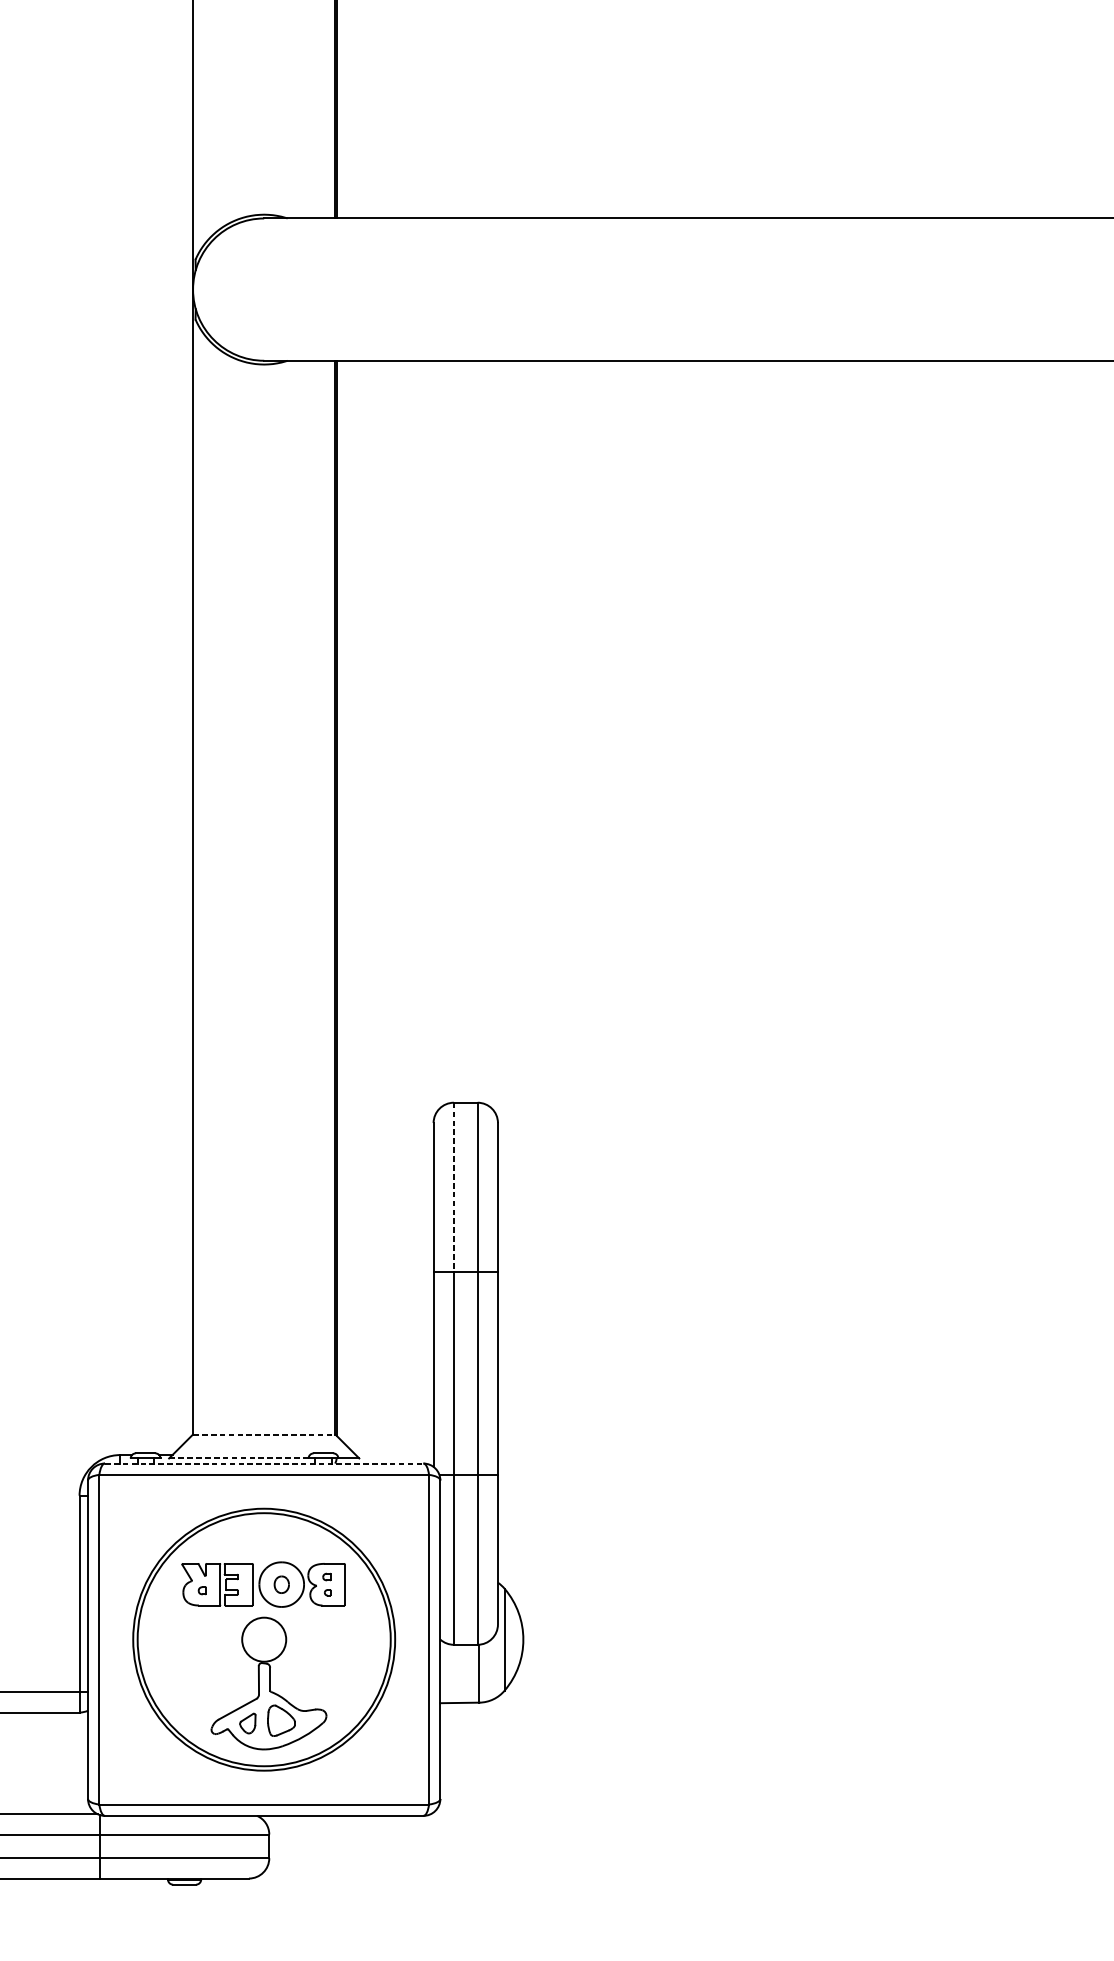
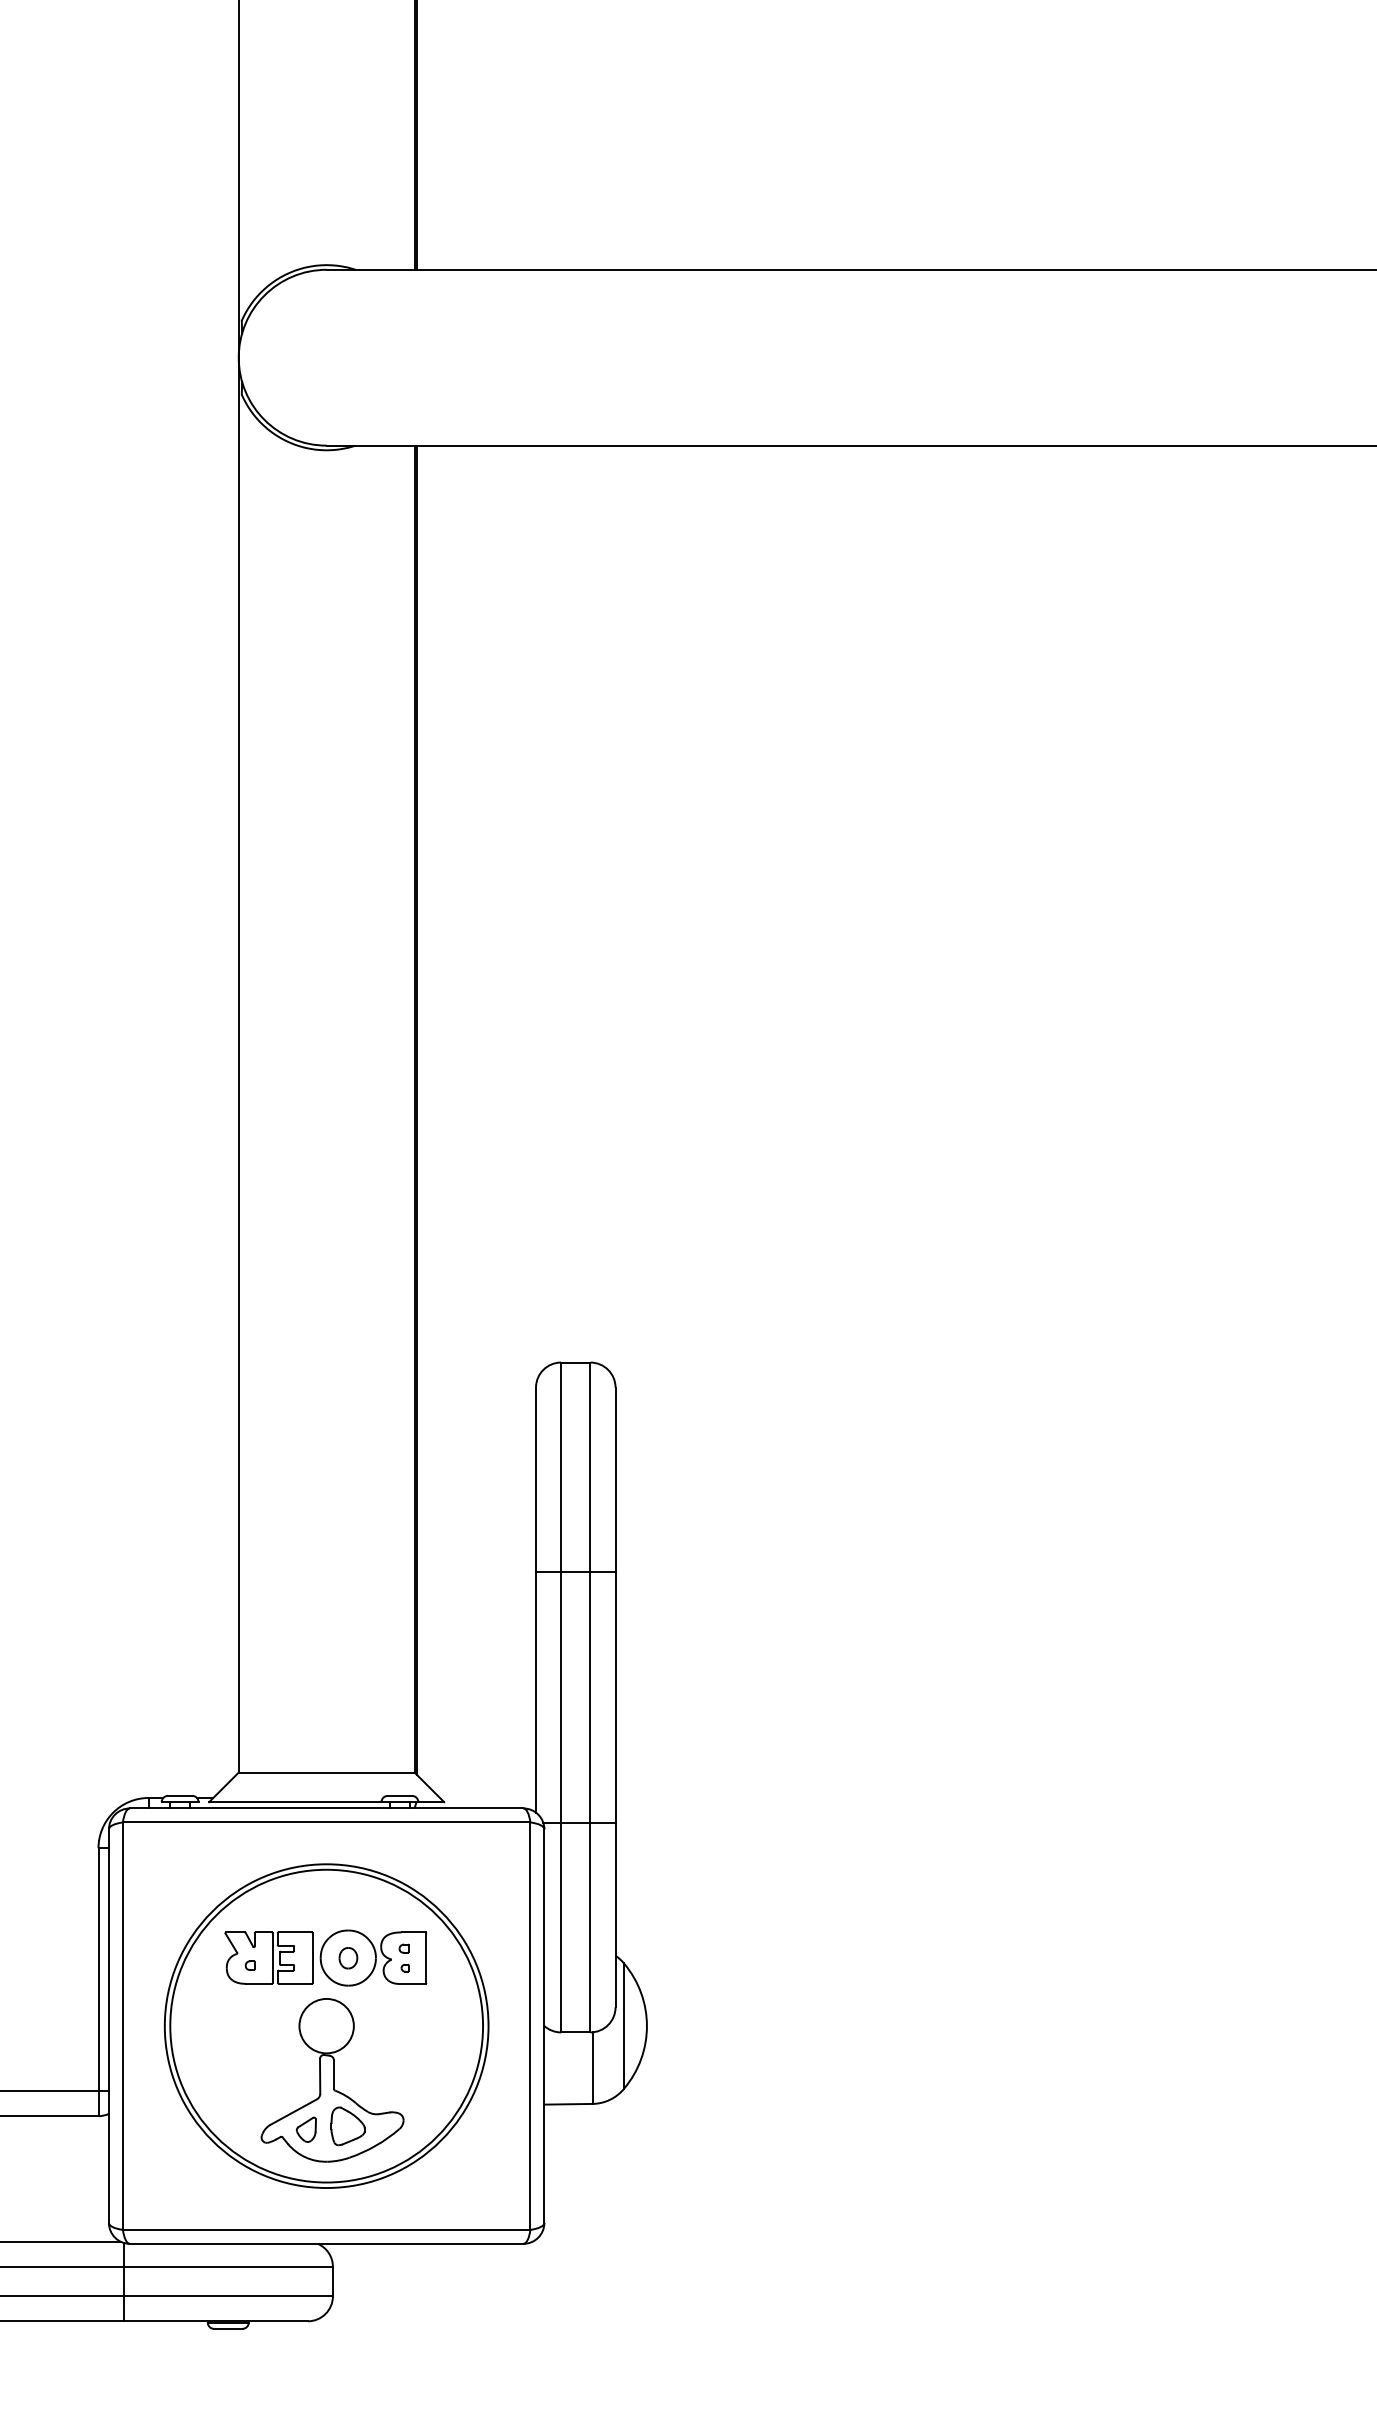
line: (454, 1187) -> (561, 1467), dashed -> solid
line: (264, 1434) -> (326, 1772), dashed -> solid
line: (238, 1458) -> (294, 1802), dashed -> solid
line: (264, 1463) -> (326, 1808), dashed -> solid

